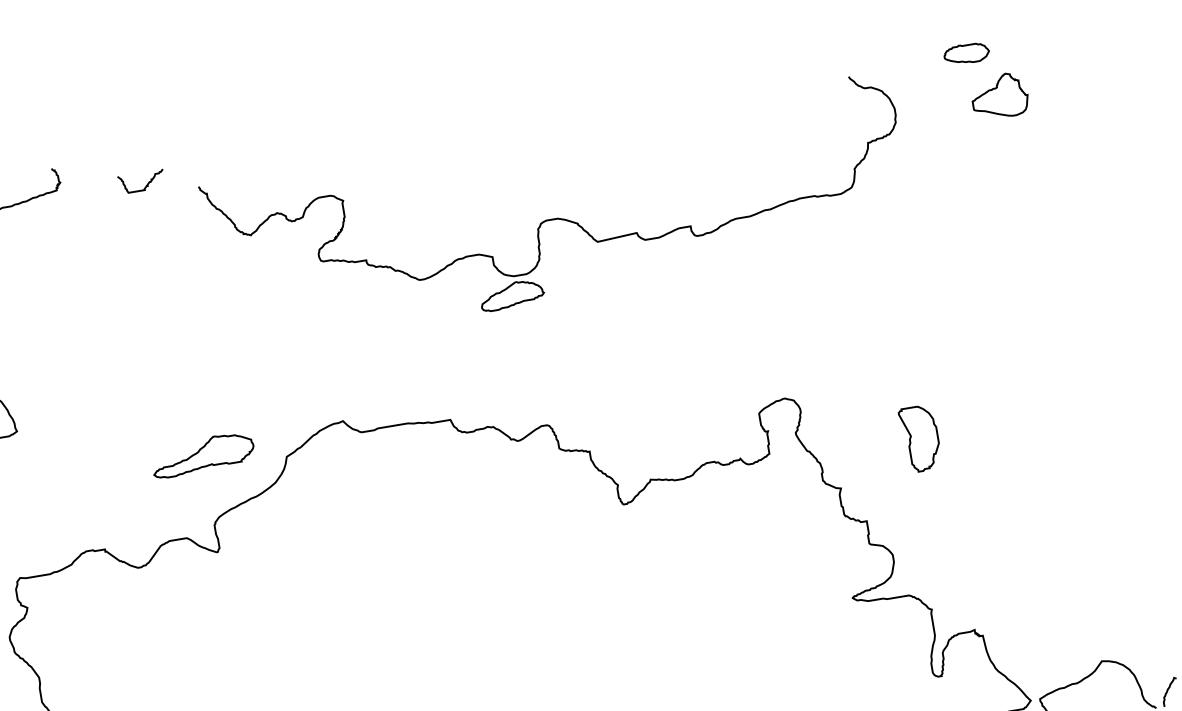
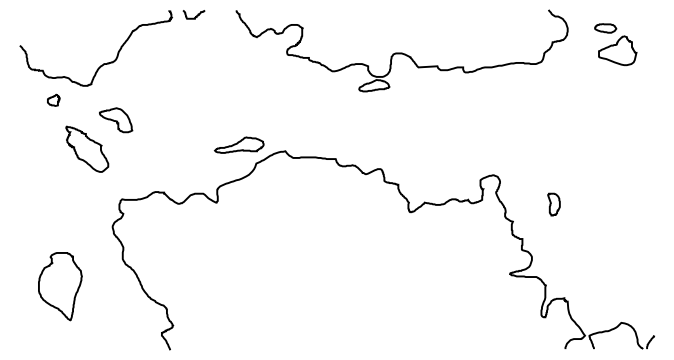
part: (999, 95) -> (617, 50), size x1.43
curve: (145, 185) -> (195, 16), moved
part: (556, 212) -> (401, 50), moved
part: (919, 438) -> (553, 204), size x0.71
part: (203, 453) -> (239, 144), moved

